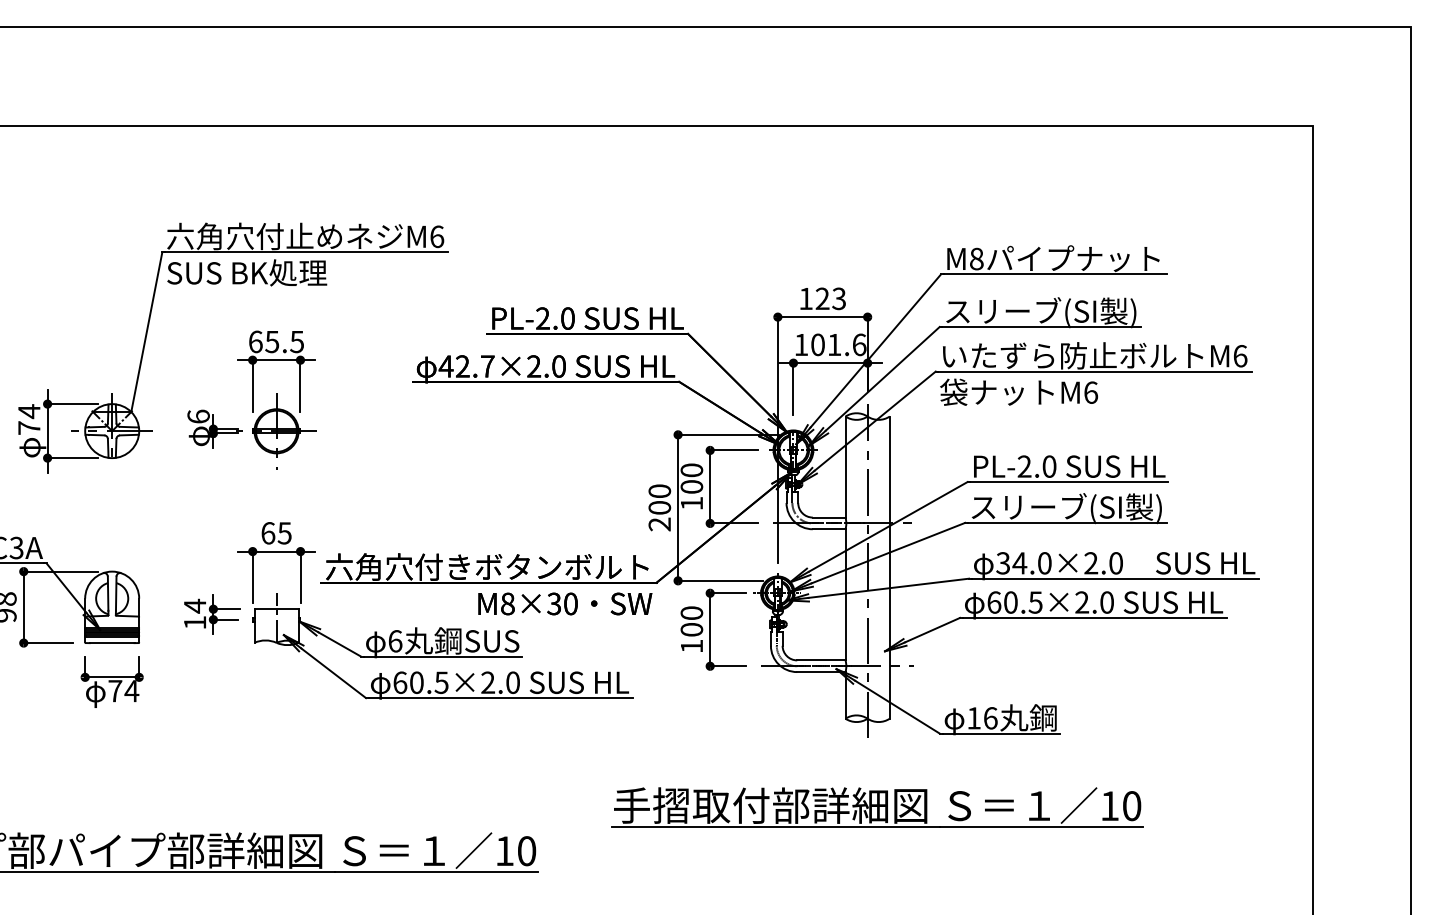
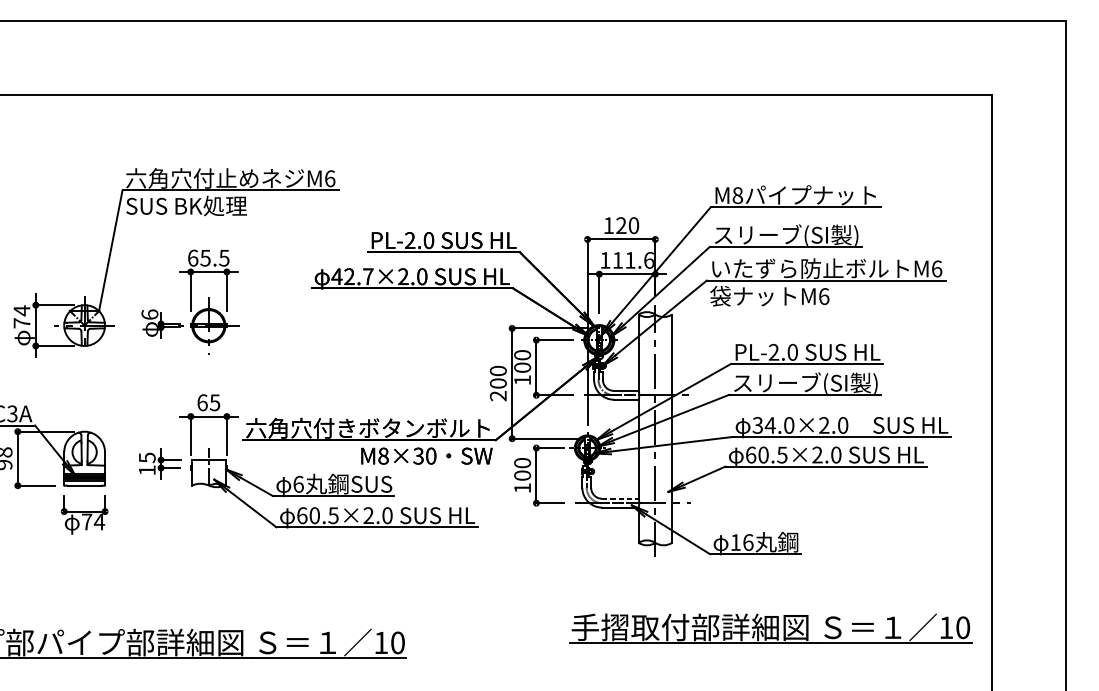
text: (839, 298) -> (634, 225), 123 -> 120
text: (817, 344) -> (617, 260), 101.6 -> 111.6
text: (195, 605) -> (147, 457), 14 -> 15
line: (821, 660) -> (620, 498), solid -> dashed
part: (877, 807) -> (770, 628), moved

